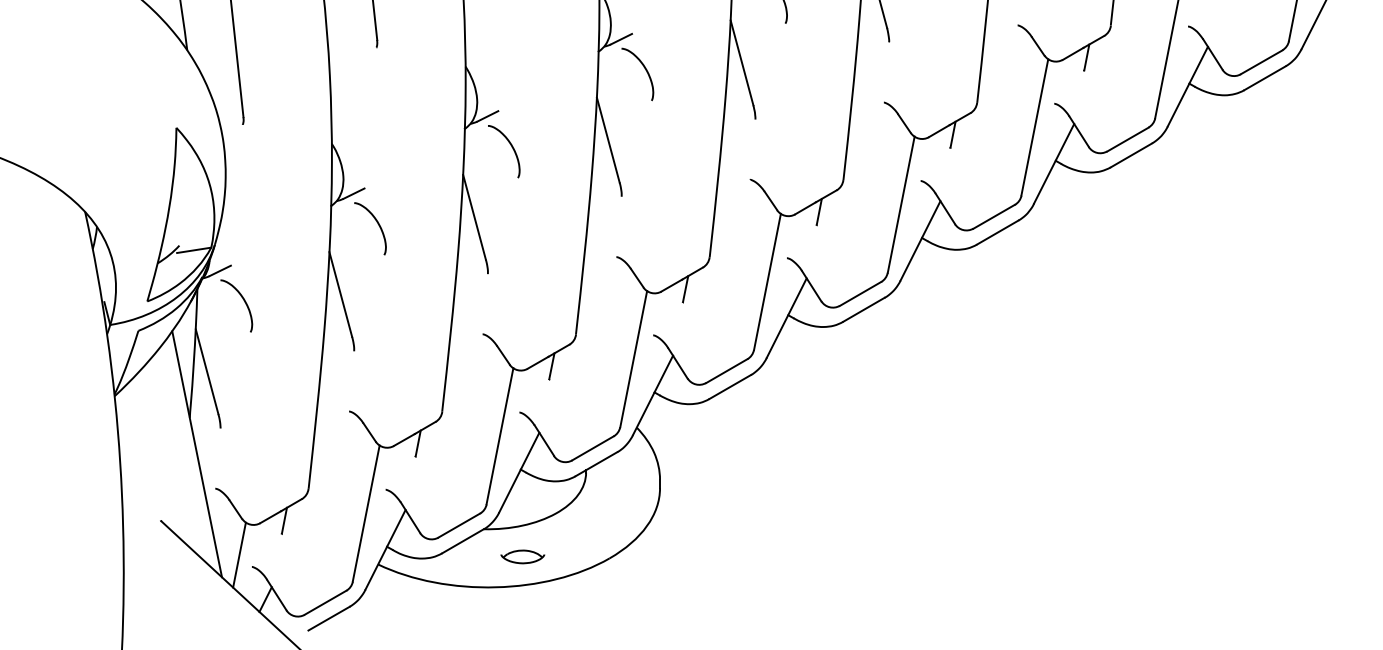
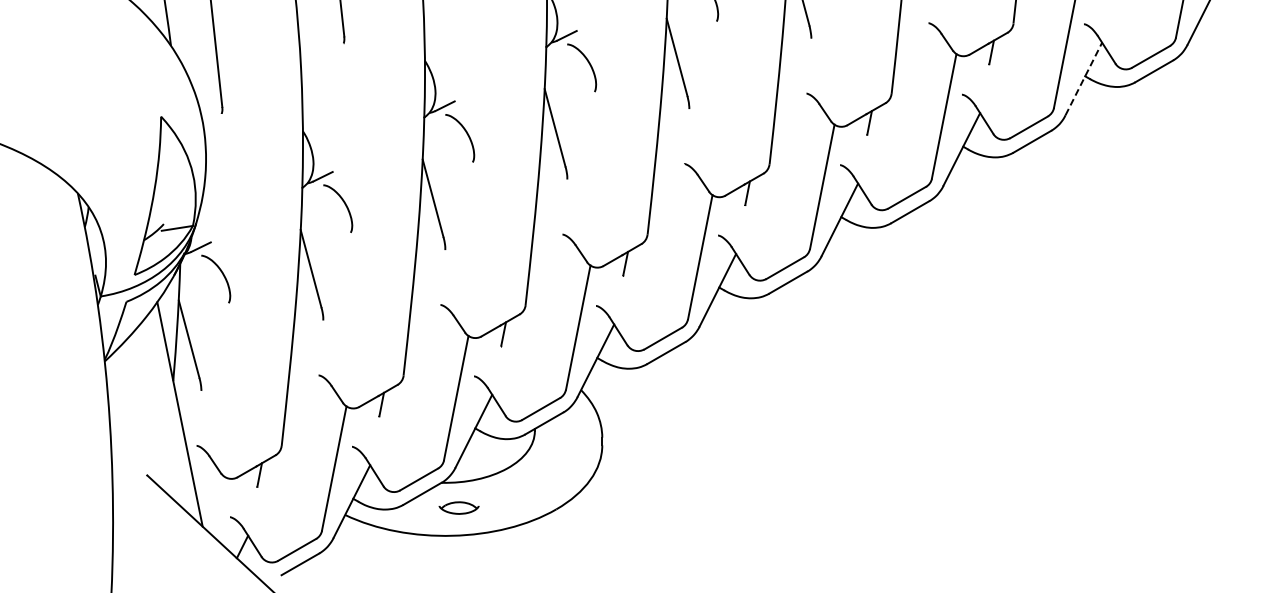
line: (1187, 87) -> (1083, 79), solid -> dashed
line: (239, 555) -> (218, 506), removed
part: (522, 556) -> (458, 507), moved

